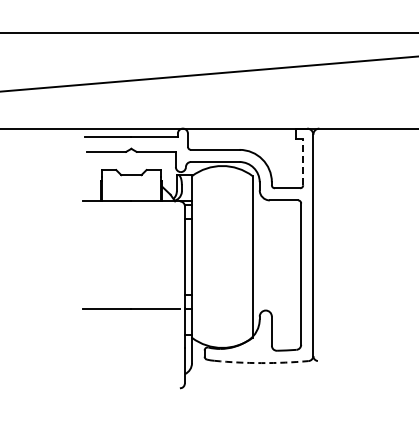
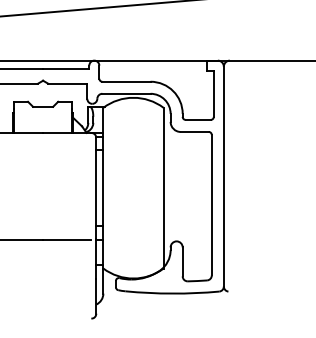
line: (303, 161) -> (214, 93), dashed -> solid
arc: (261, 363) -> (172, 294), dashed -> solid

